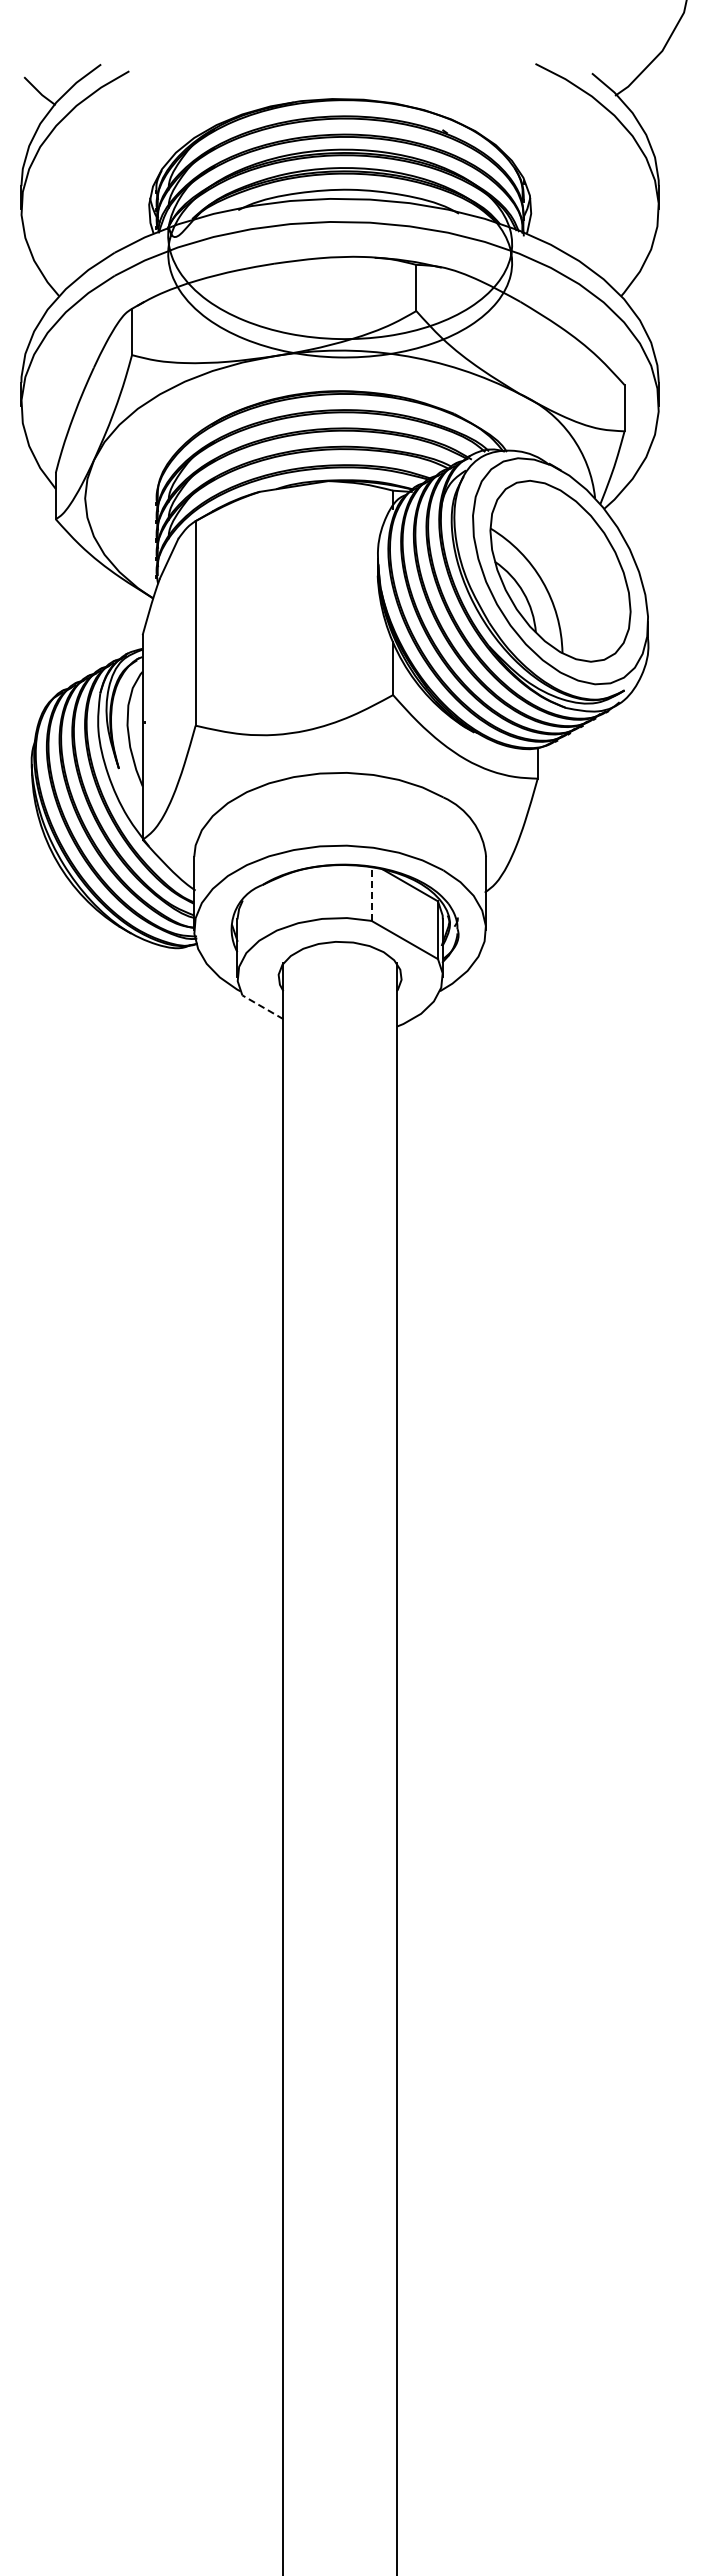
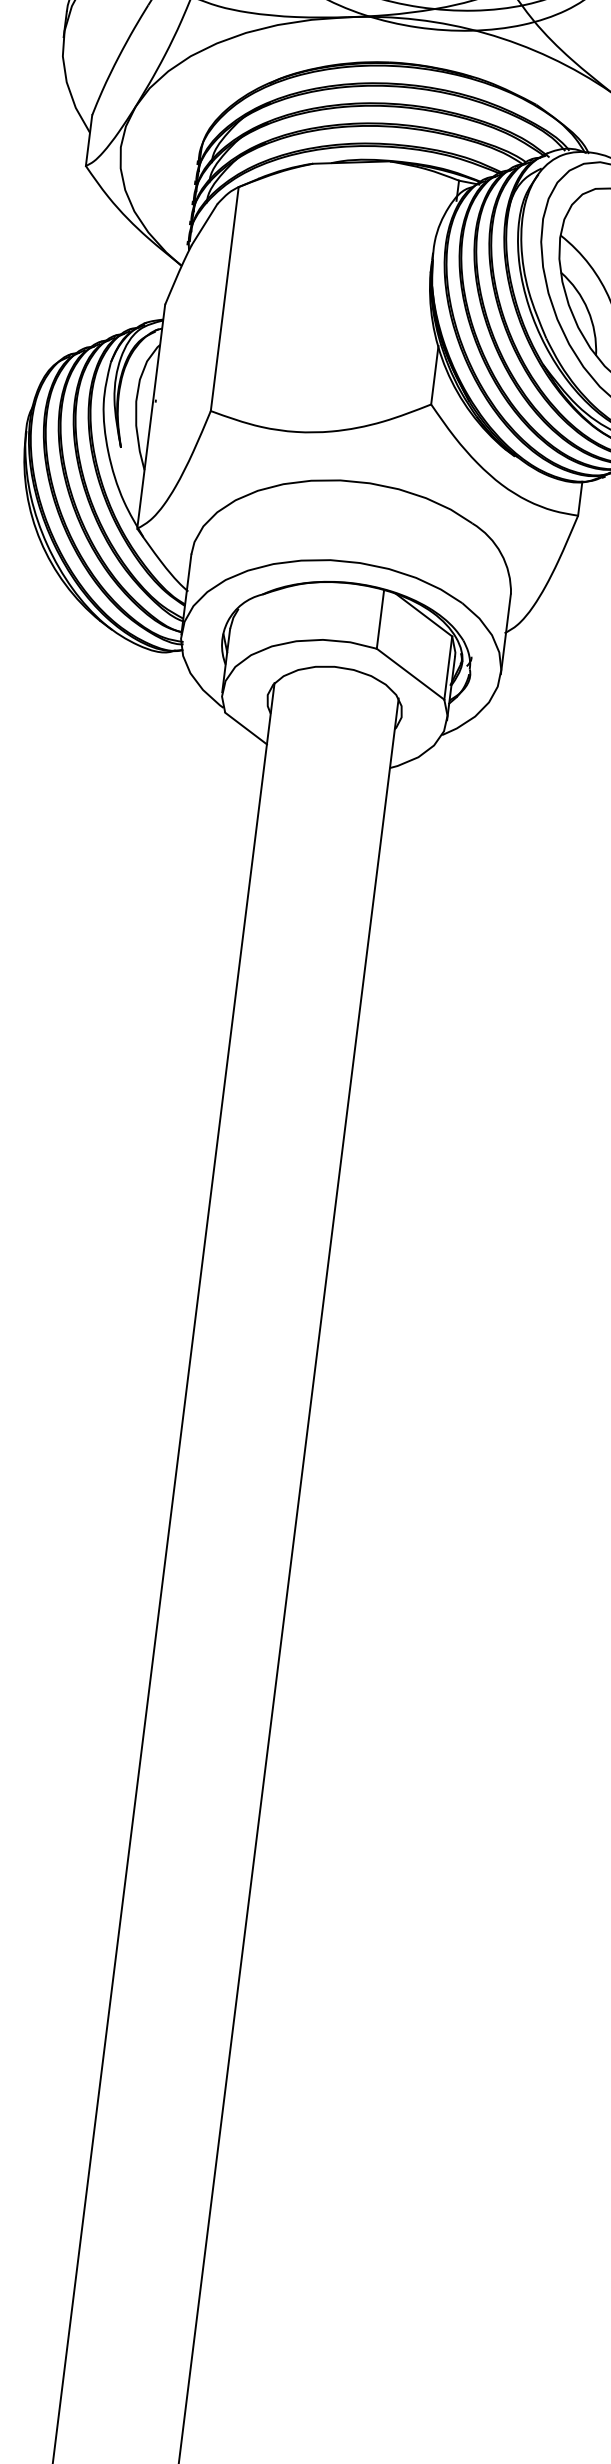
line: (371, 893) -> (380, 618), dashed -> solid
line: (262, 1007) -> (245, 728), dashed -> solid

